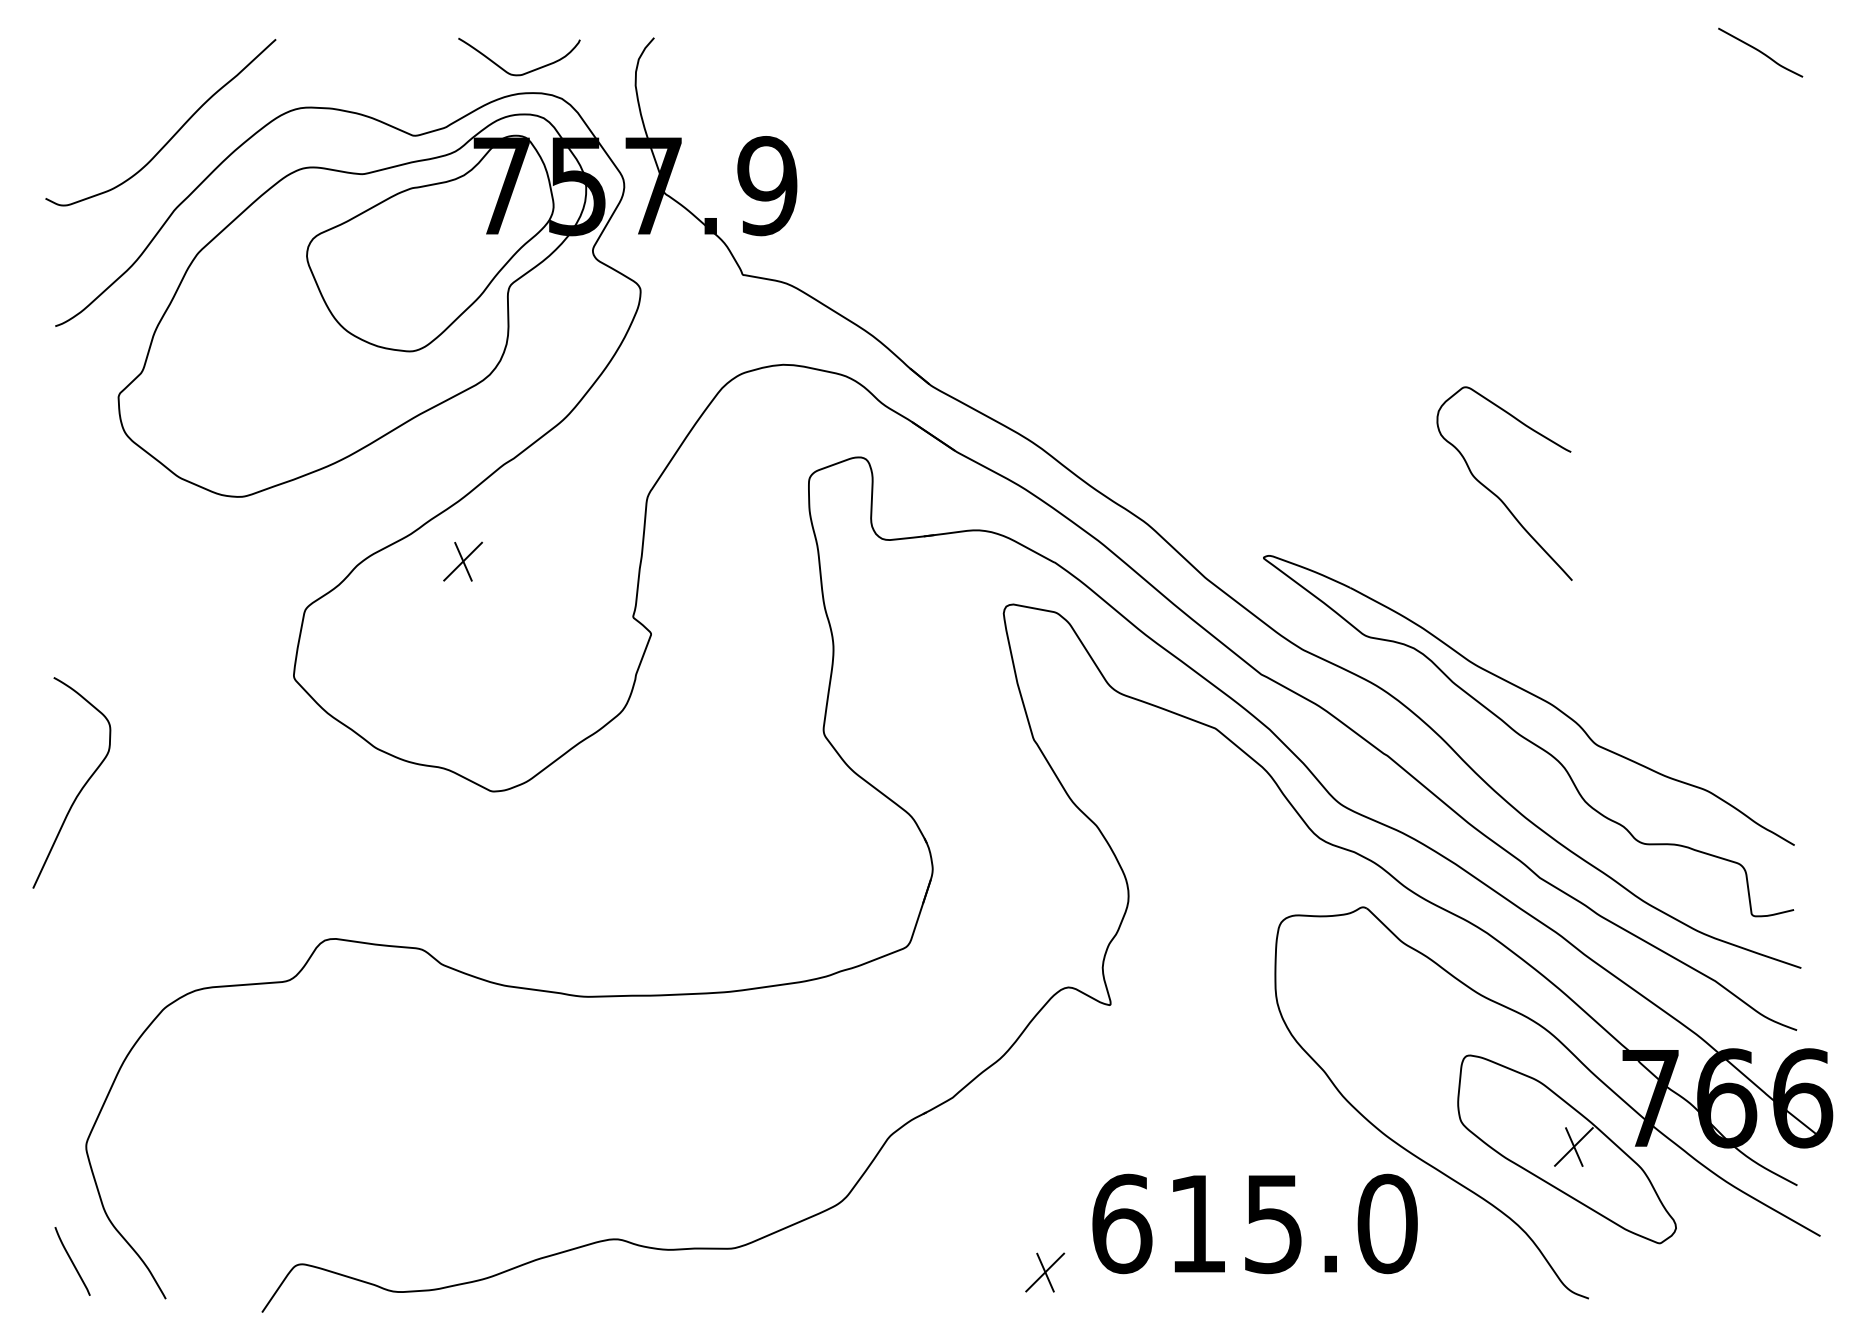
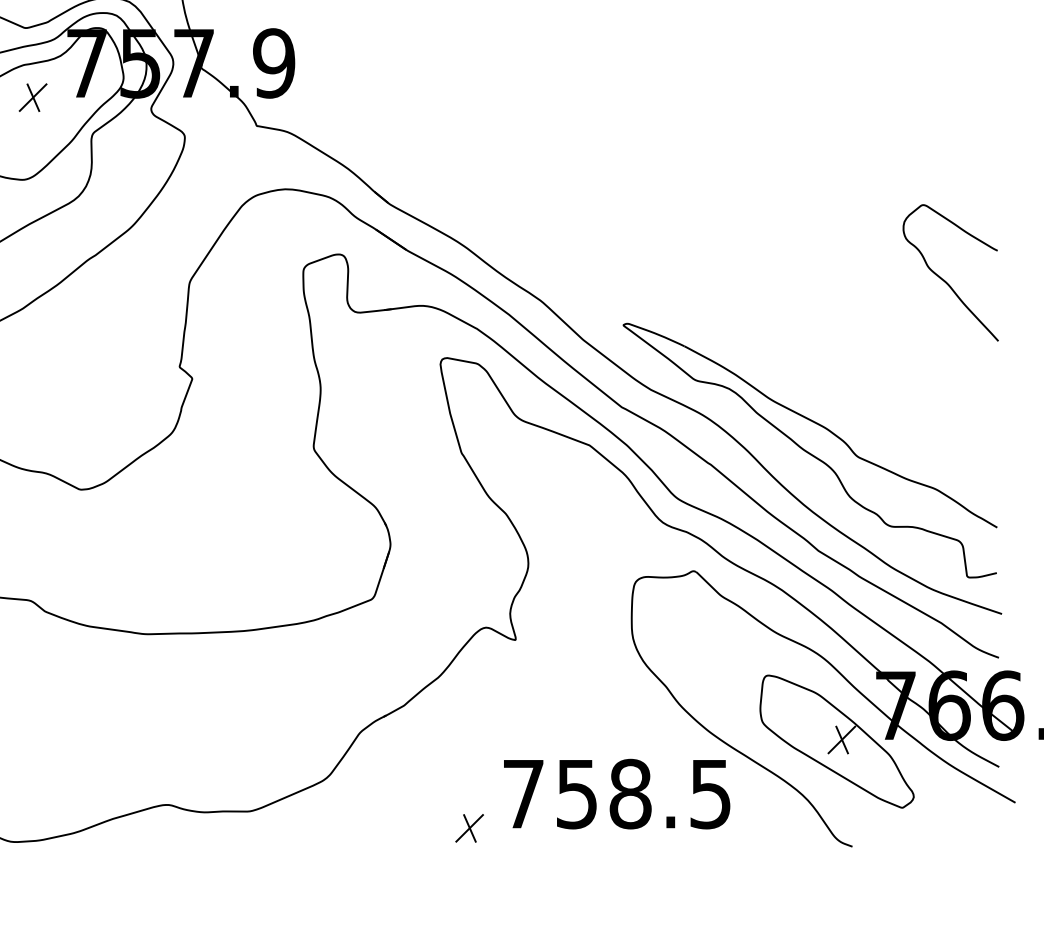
curve: (1495, 493) -> (944, 279), moved
part: (462, 561) -> (32, 97), moved
text: (1254, 1223) -> (617, 793), 615.0 -> 758.5

